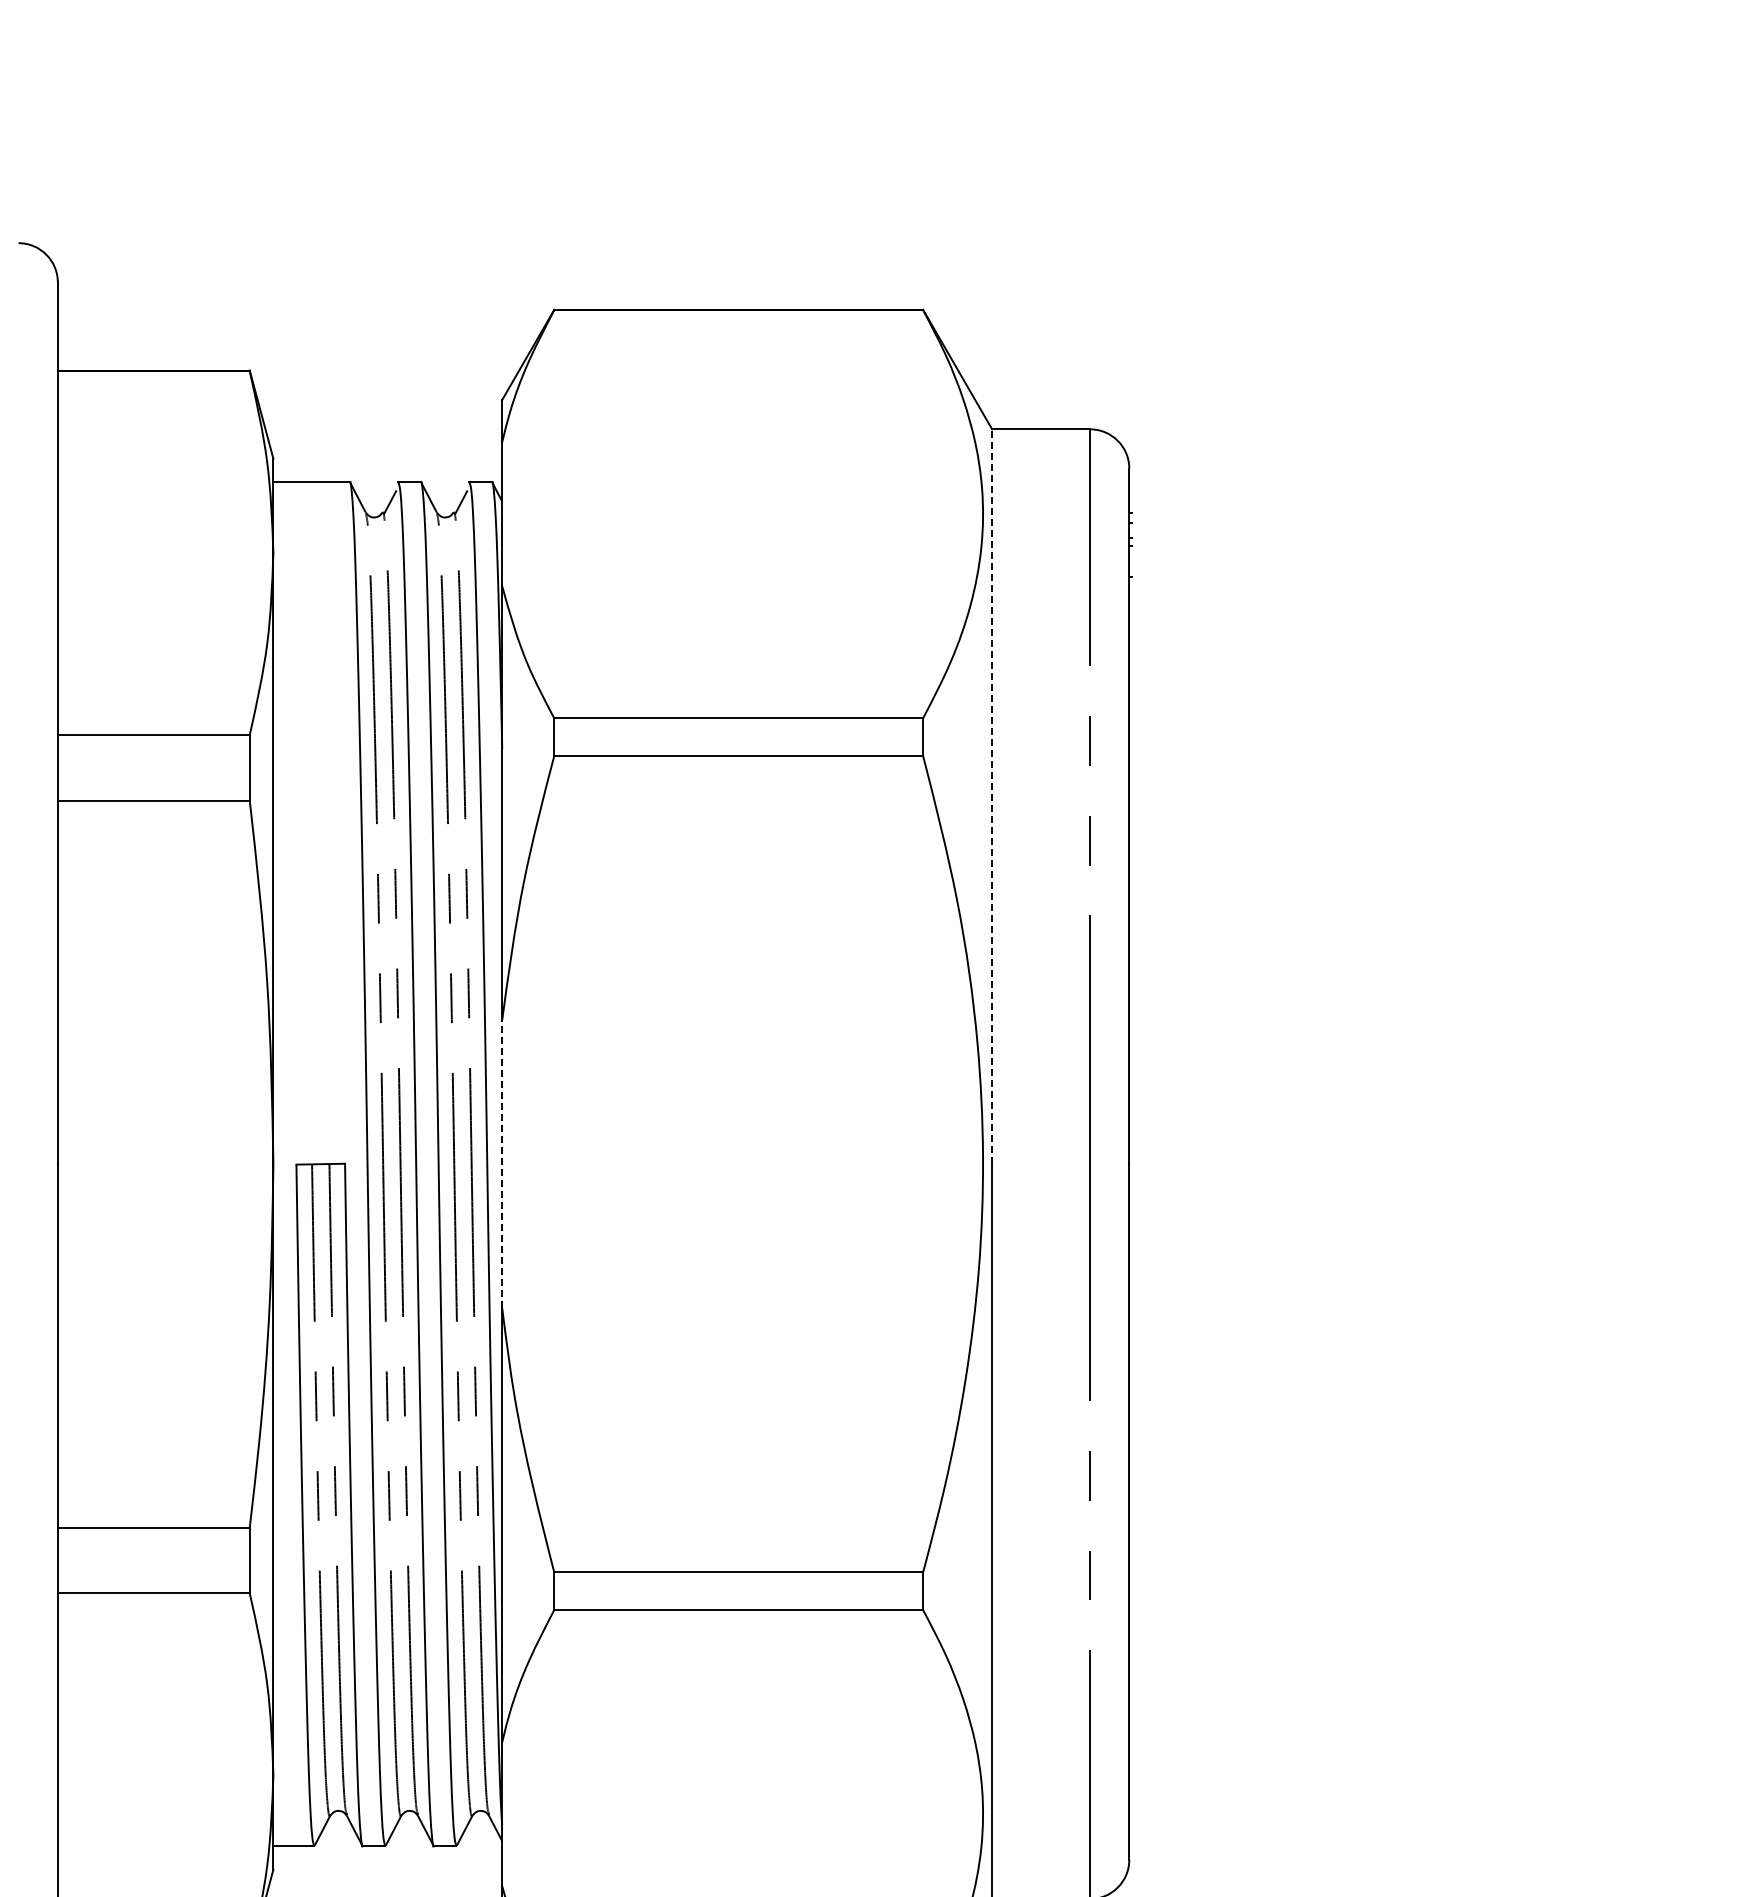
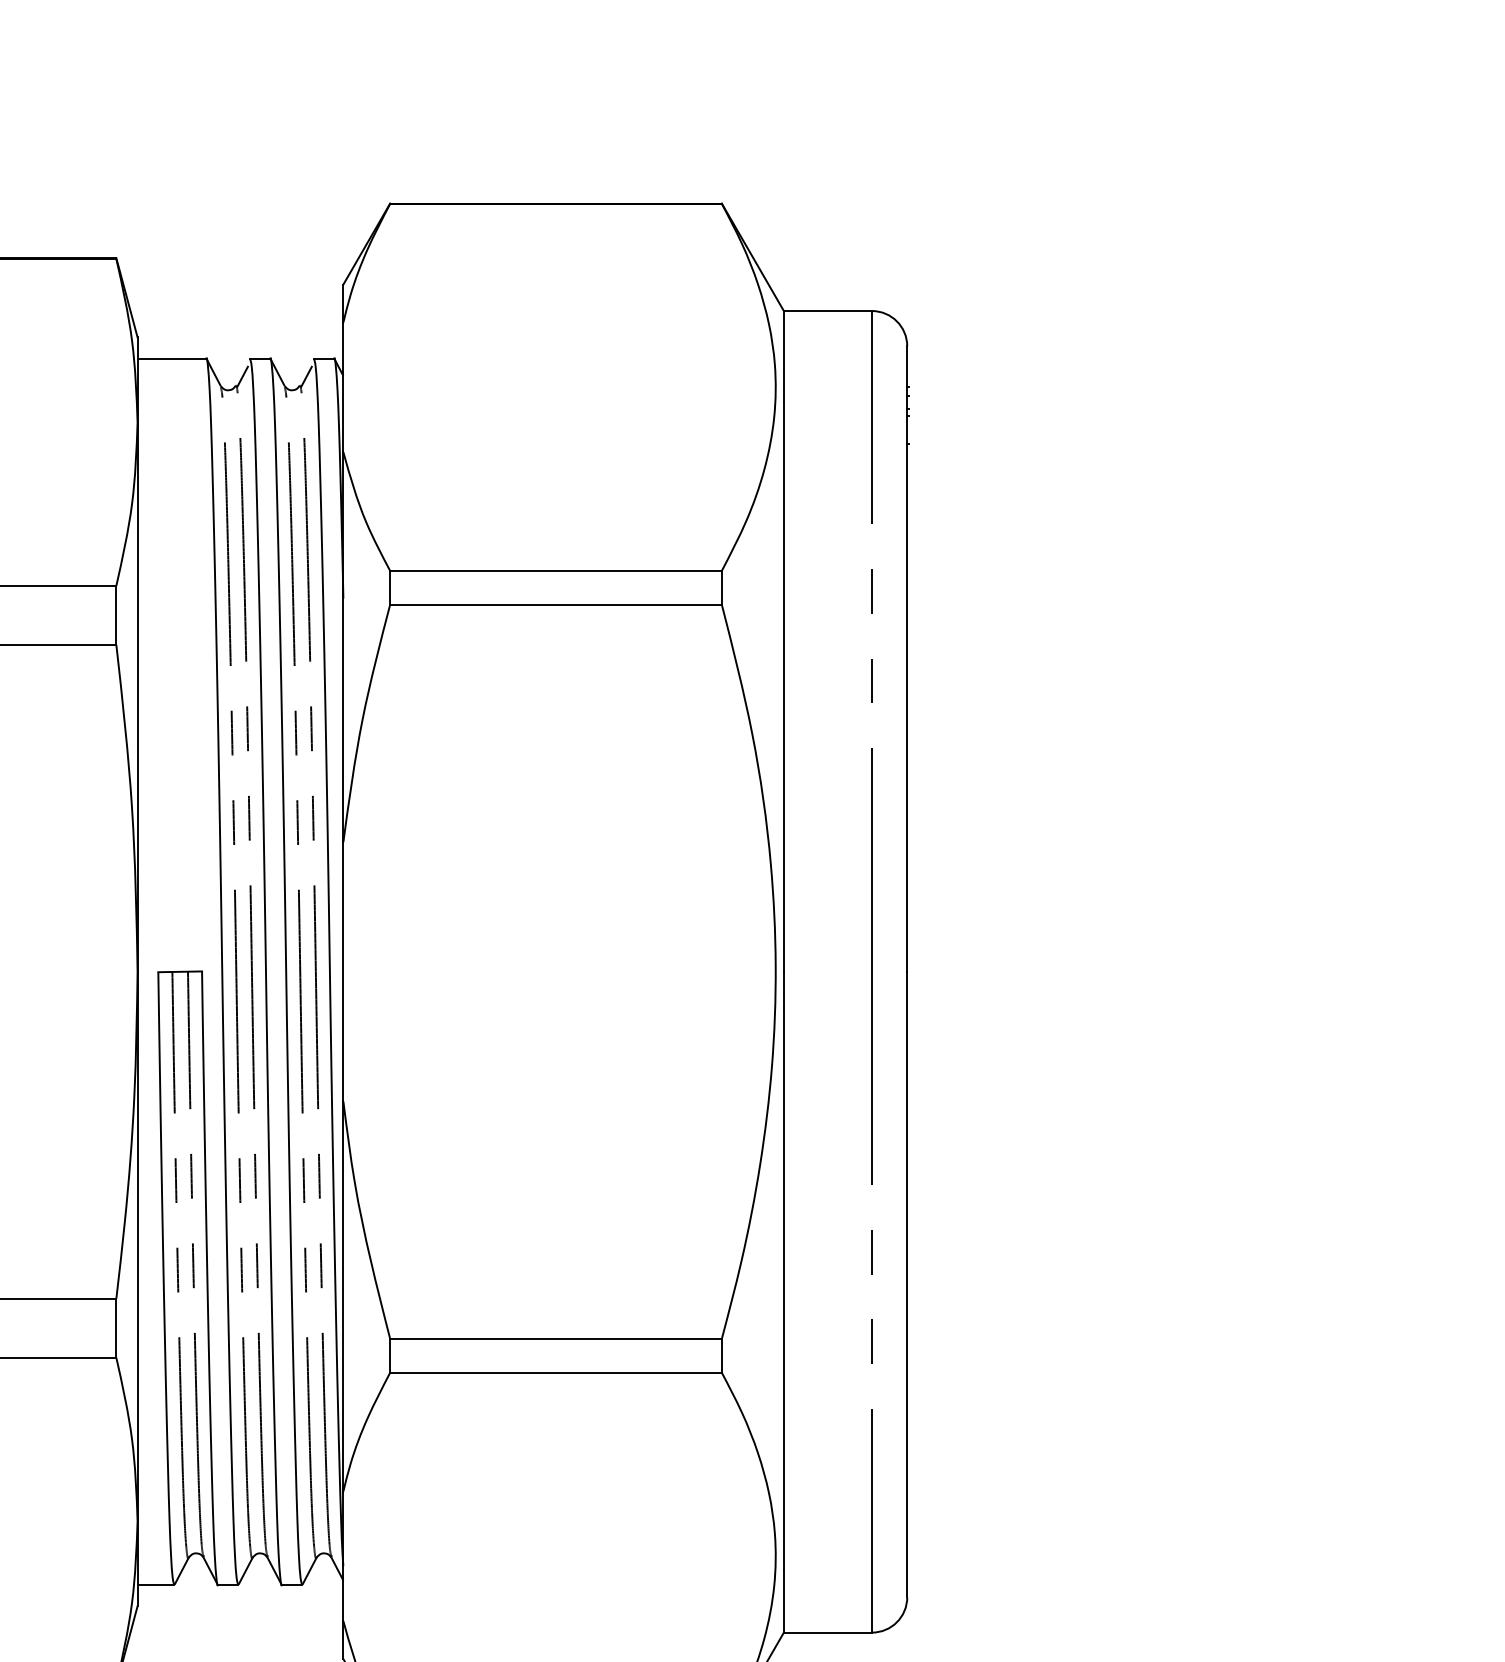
line: (992, 796) -> (784, 641), dashed -> solid
line: (502, 1163) -> (343, 971), dashed -> solid

